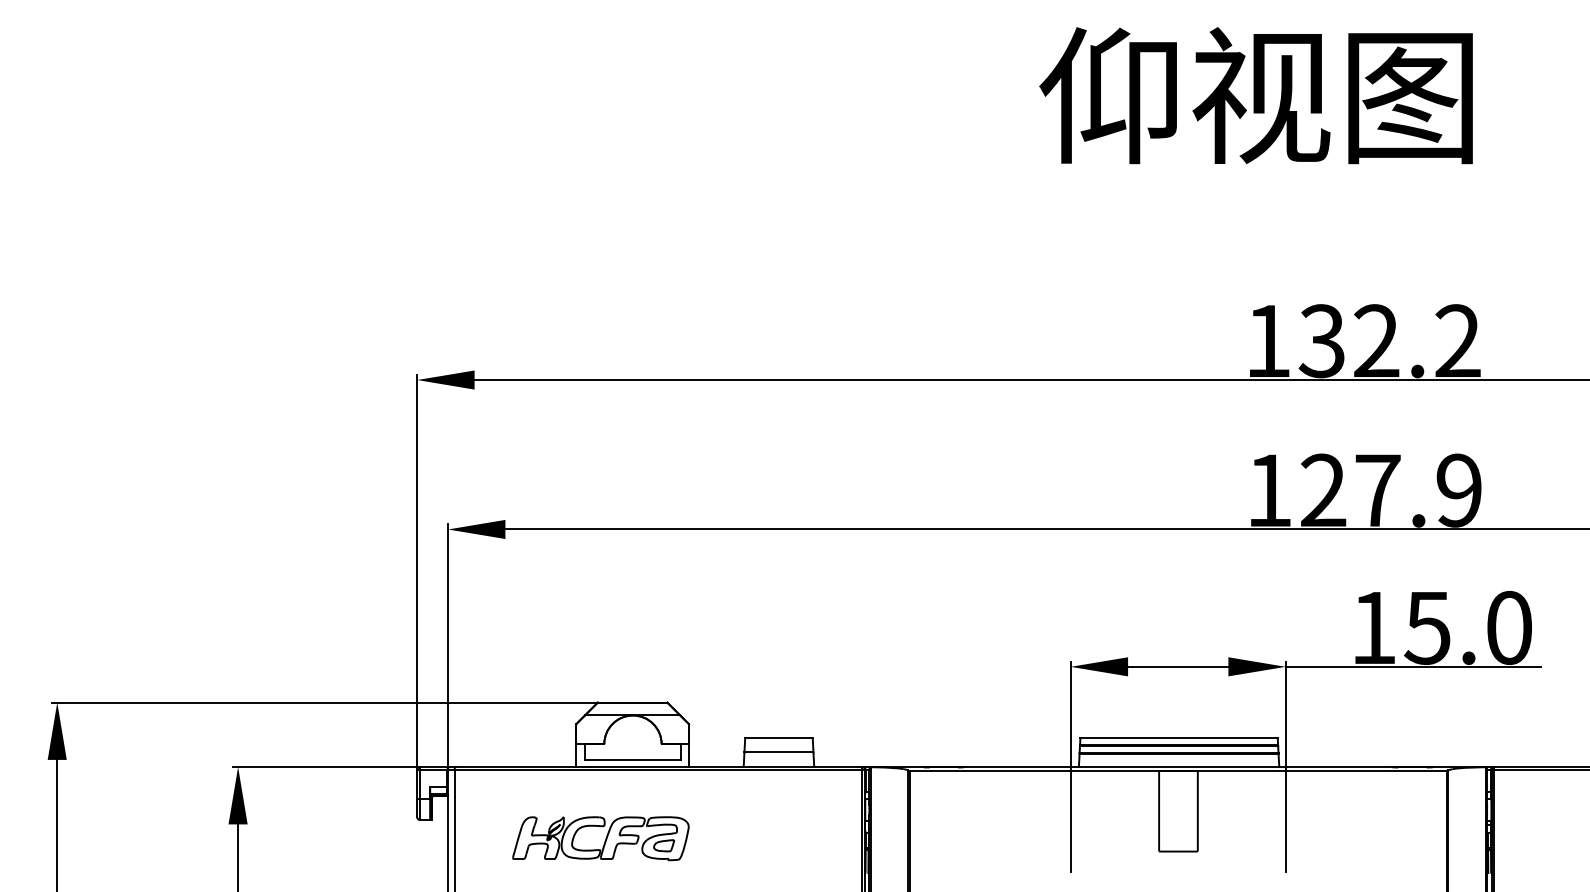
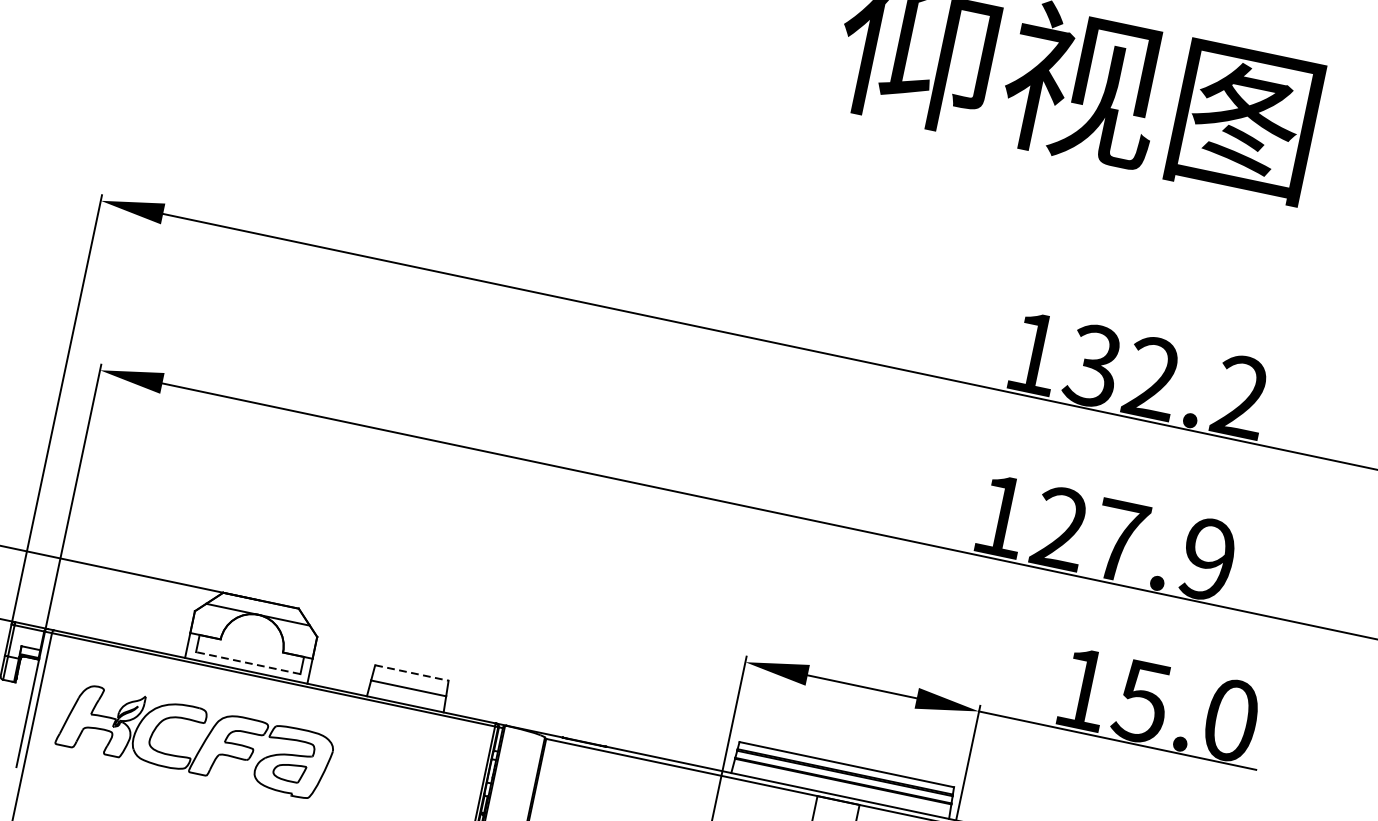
line: (778, 738) -> (411, 673), solid -> dashed
line: (632, 759) -> (247, 662), solid -> dashed
part: (600, 838) -> (194, 741), size x1.4

